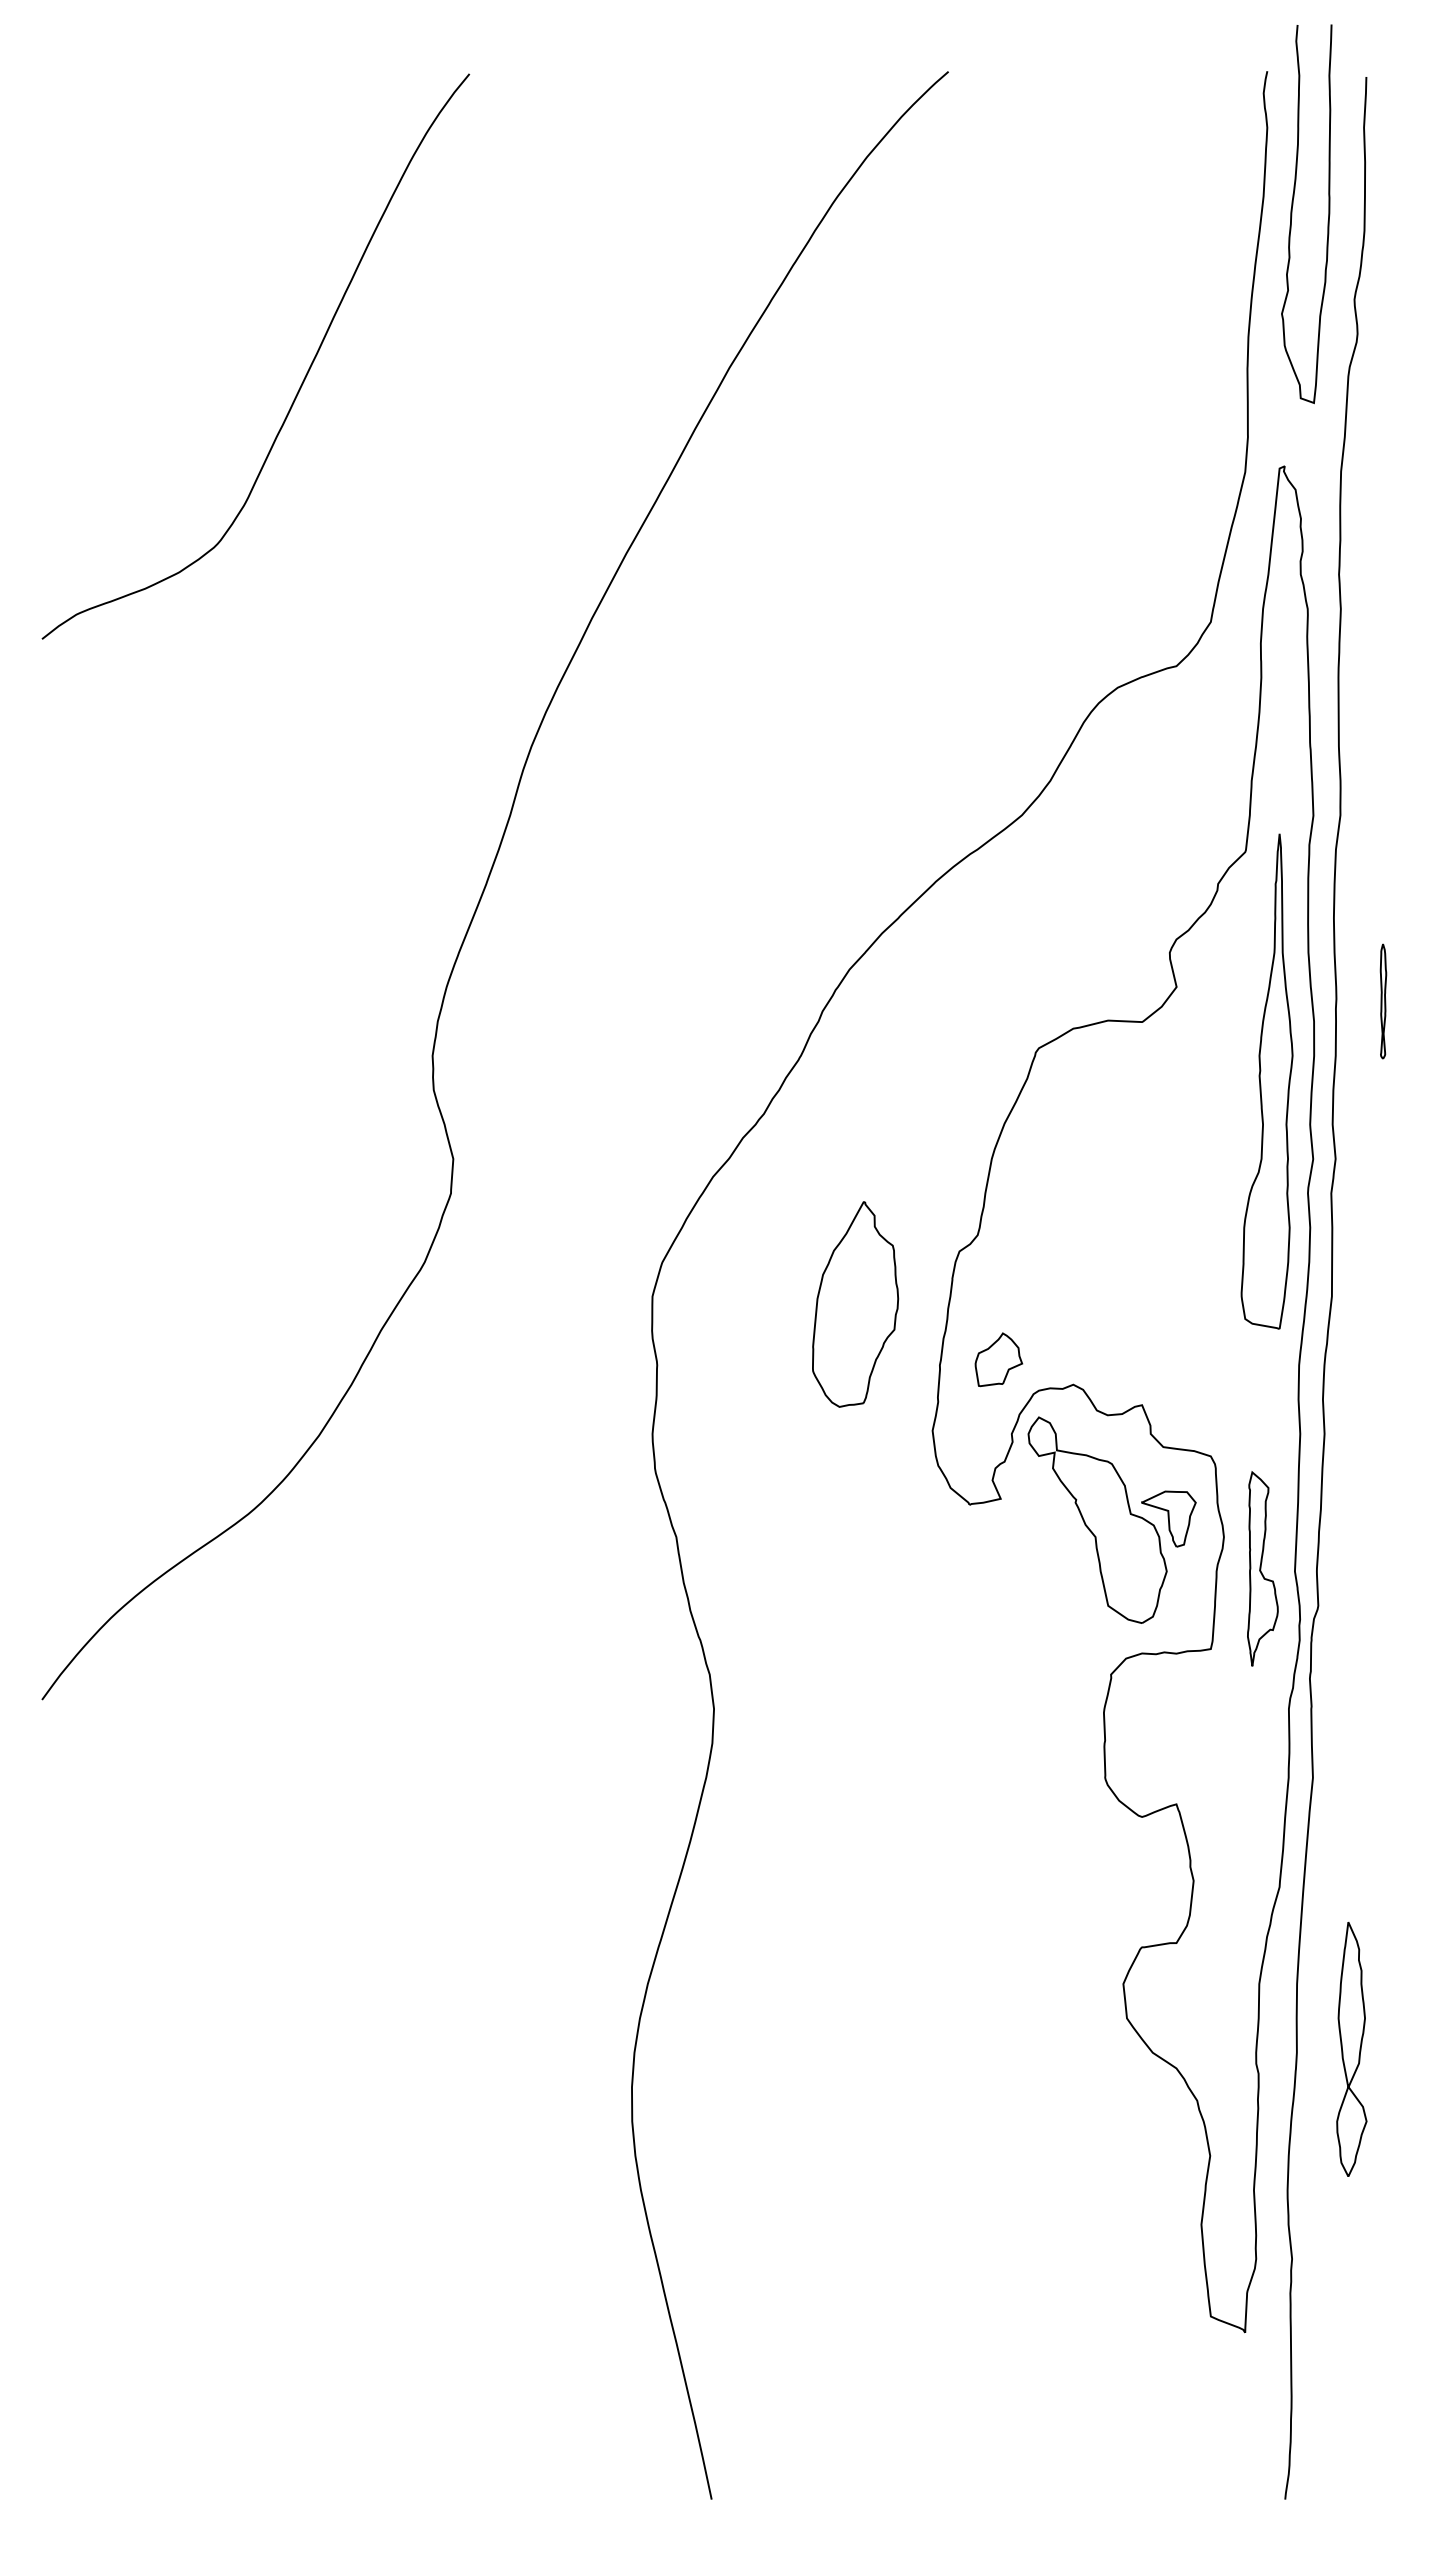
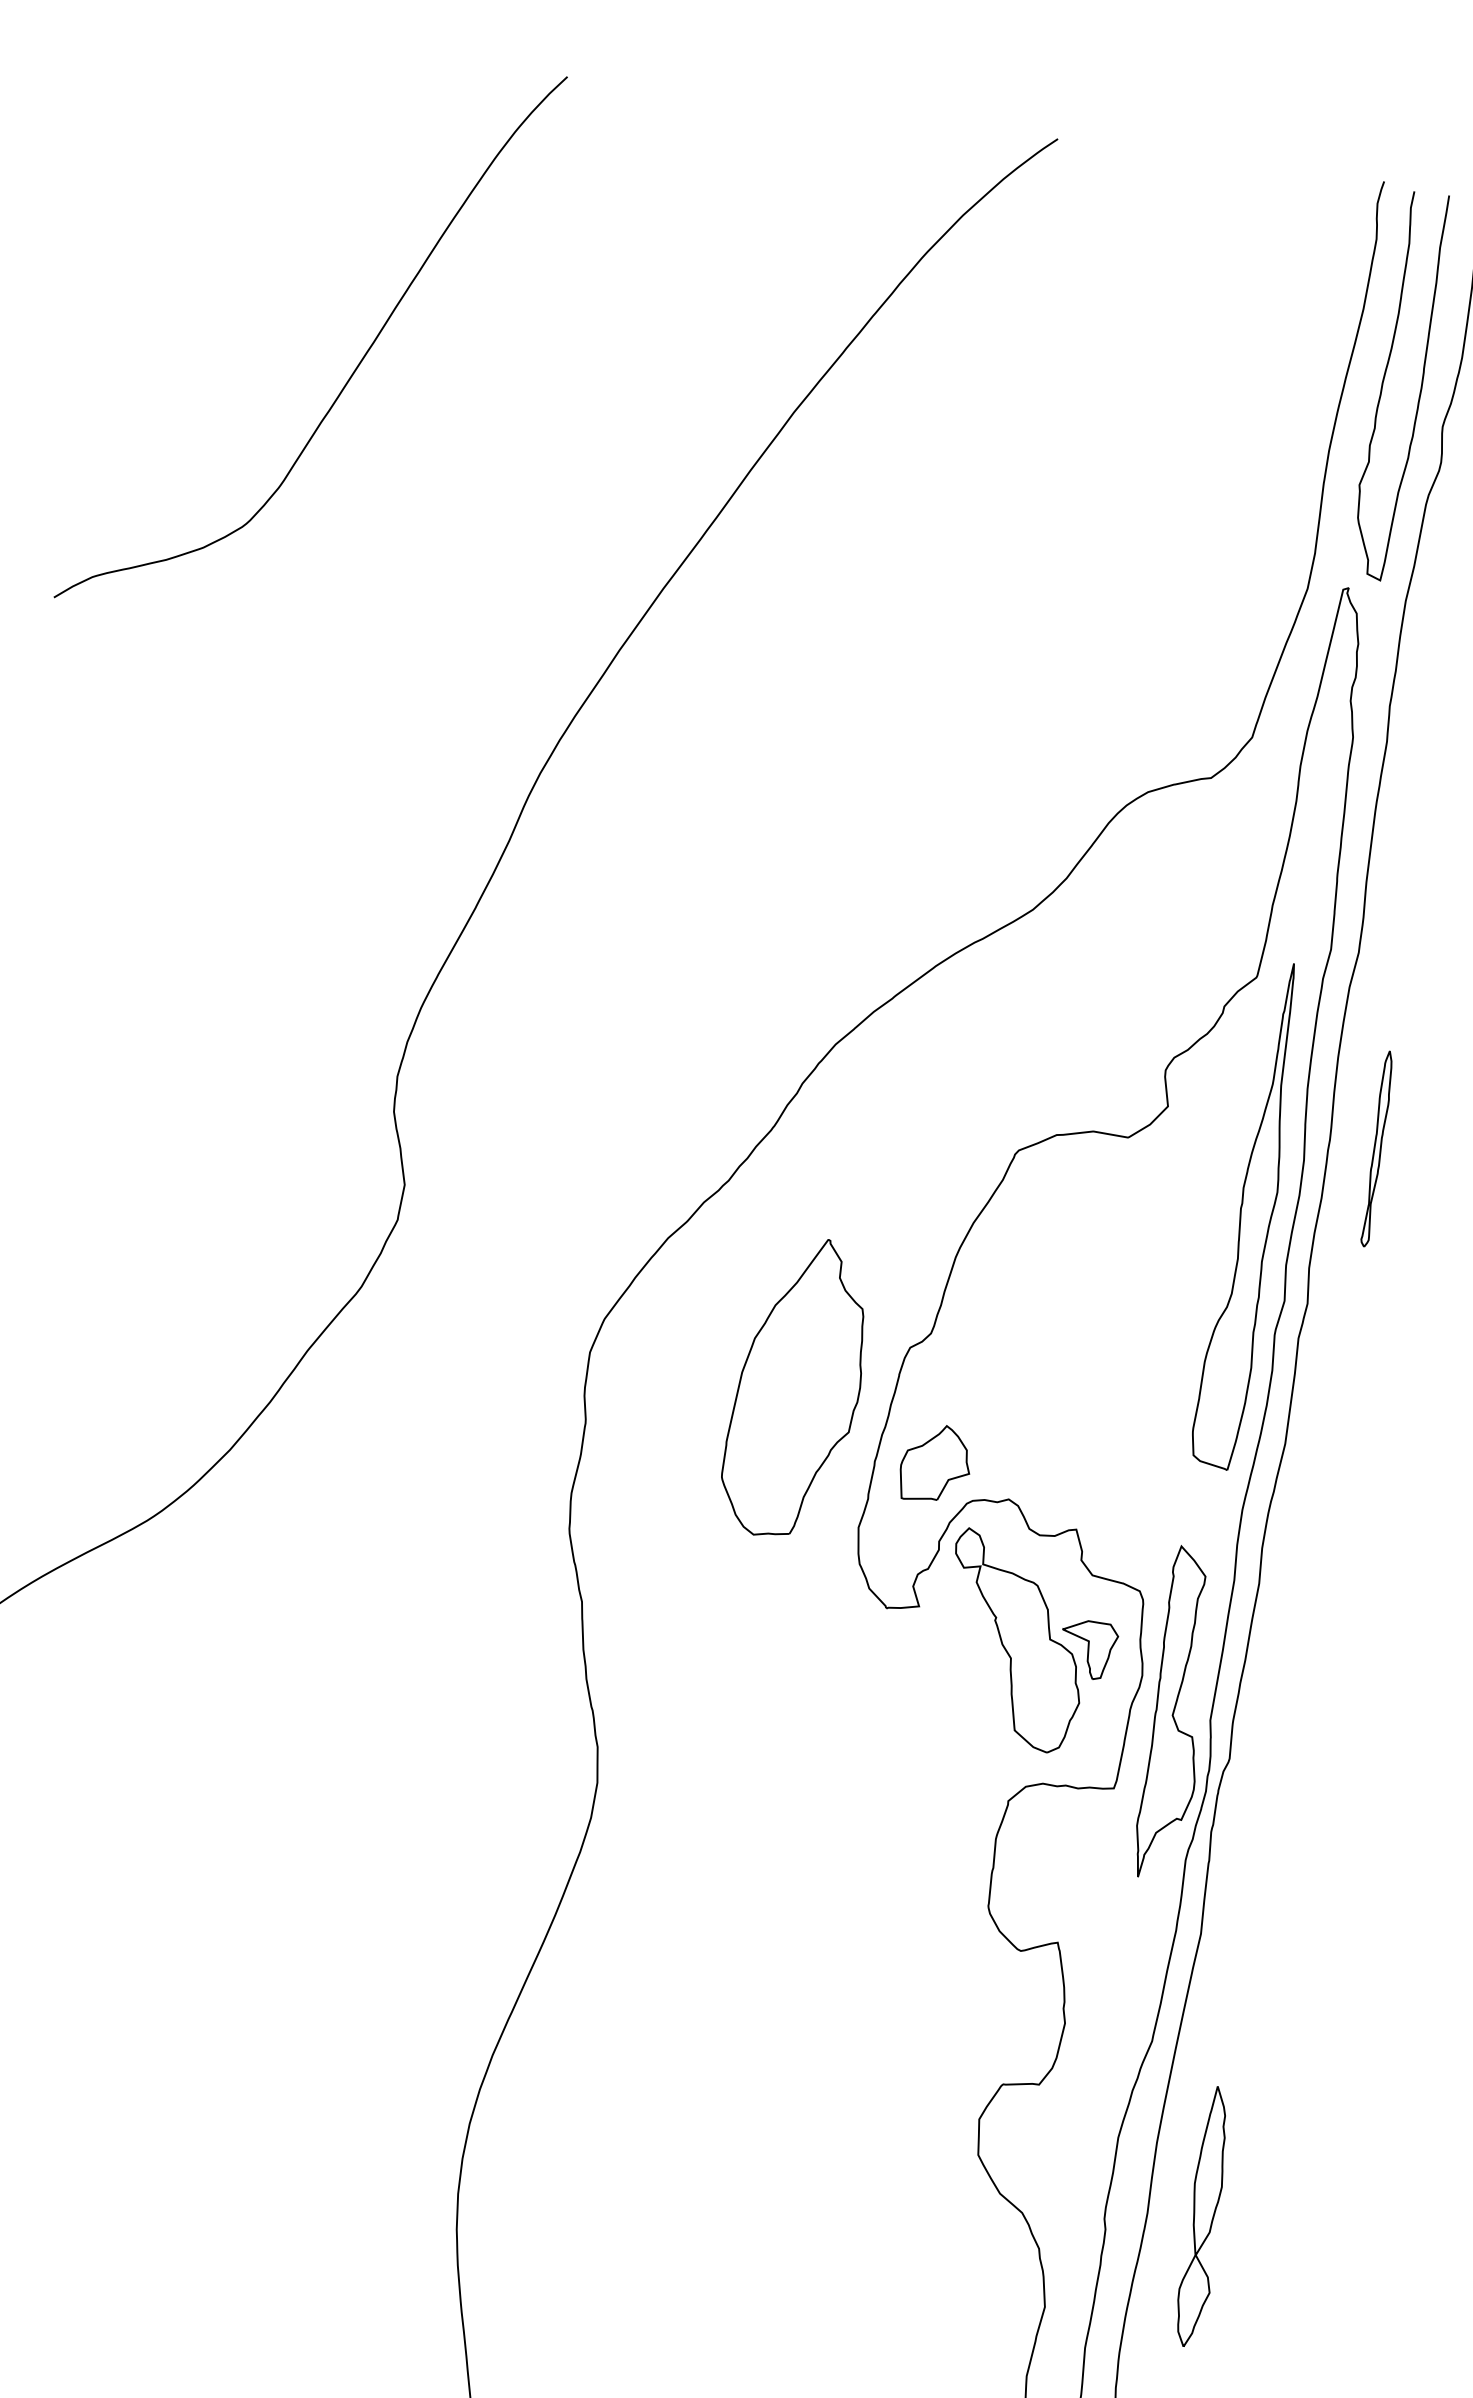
curve: (1292, 214) -> (1383, 384), moved
part: (1383, 1001) -> (1377, 1149), size x1.67
part: (855, 1304) -> (796, 1387), size x1.43
part: (998, 1359) -> (935, 1463), size x1.43
part: (1262, 1568) -> (1177, 1712), size x1.67

